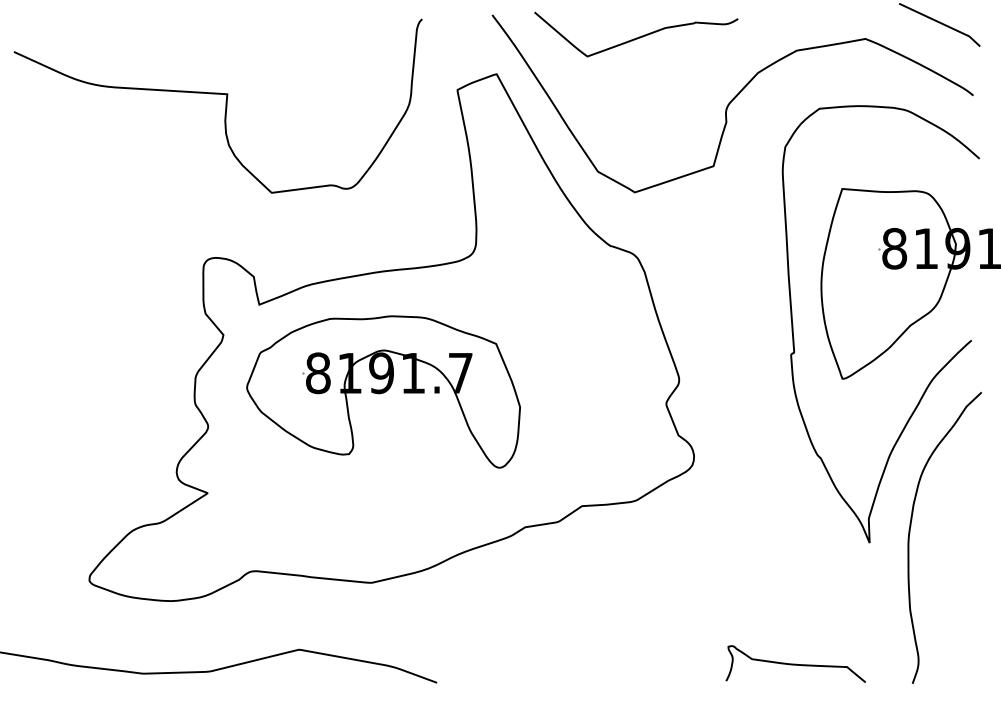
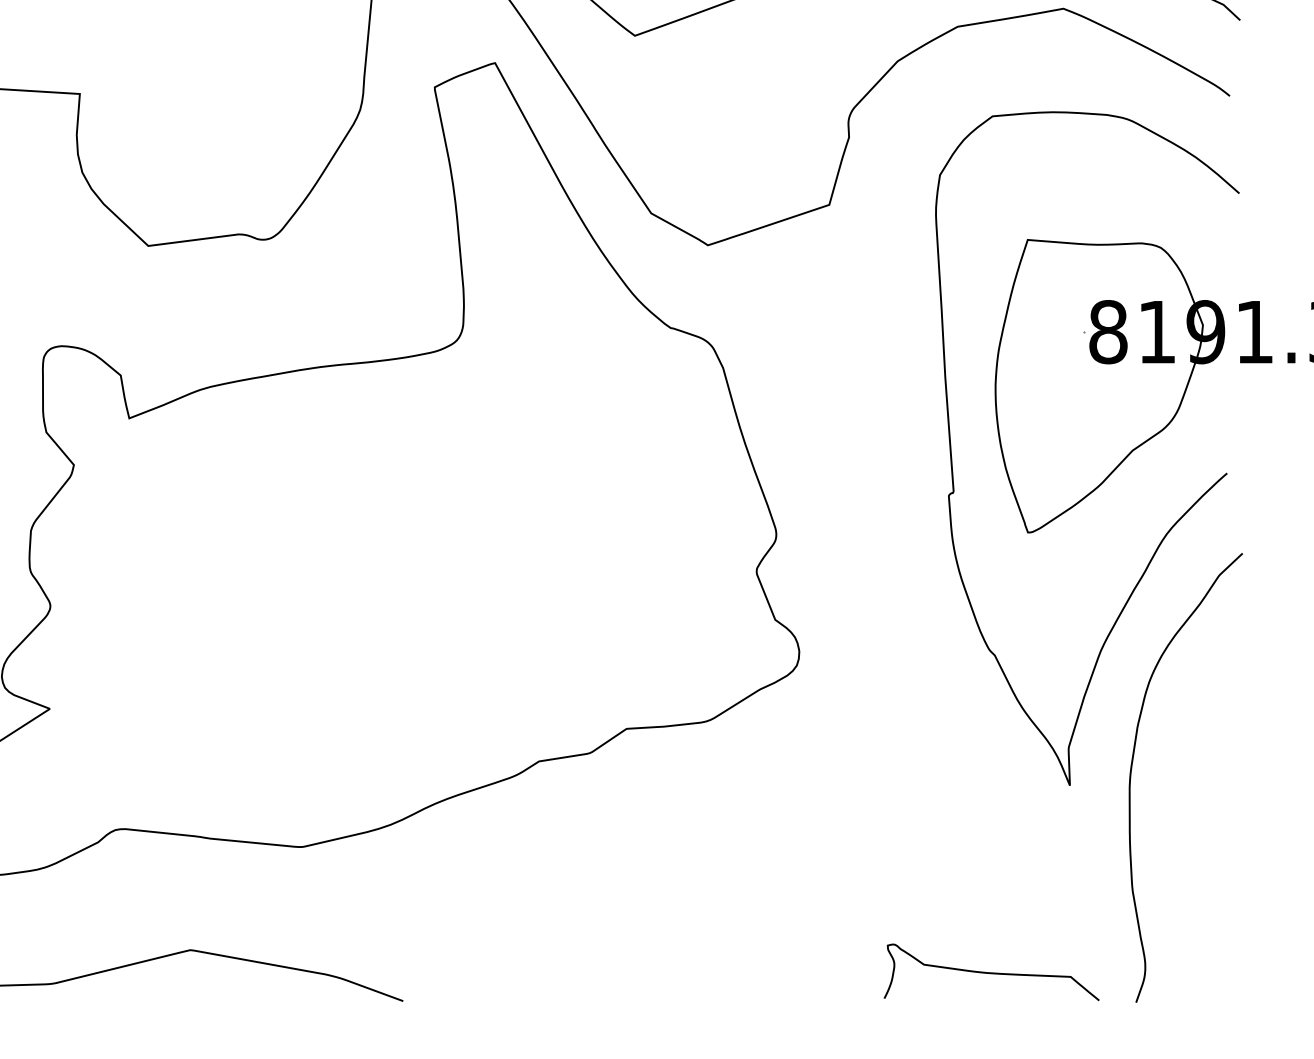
part: (383, 391) -> (320, 552), removed
curve: (795, 663) -> (991, 971), moved

